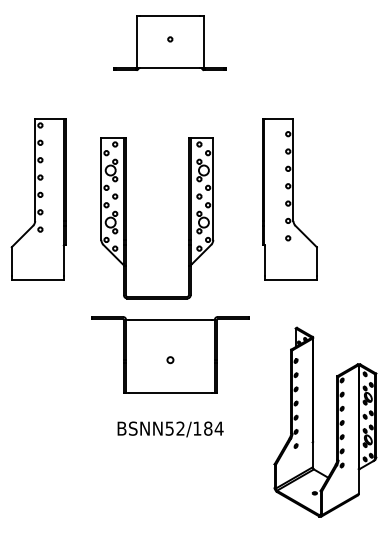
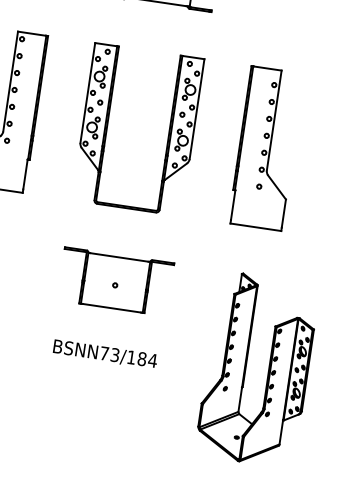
part: (289, 199) -> (266, 148), moved
part: (126, 218) -> (108, 125), moved
part: (169, 354) -> (115, 281), size x0.71
text: (174, 428) -> (109, 354), BSNN52/184 -> BSNN73/184

